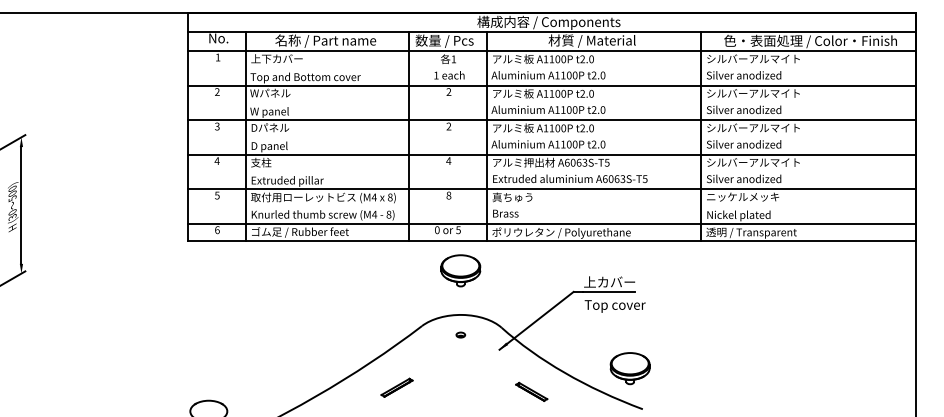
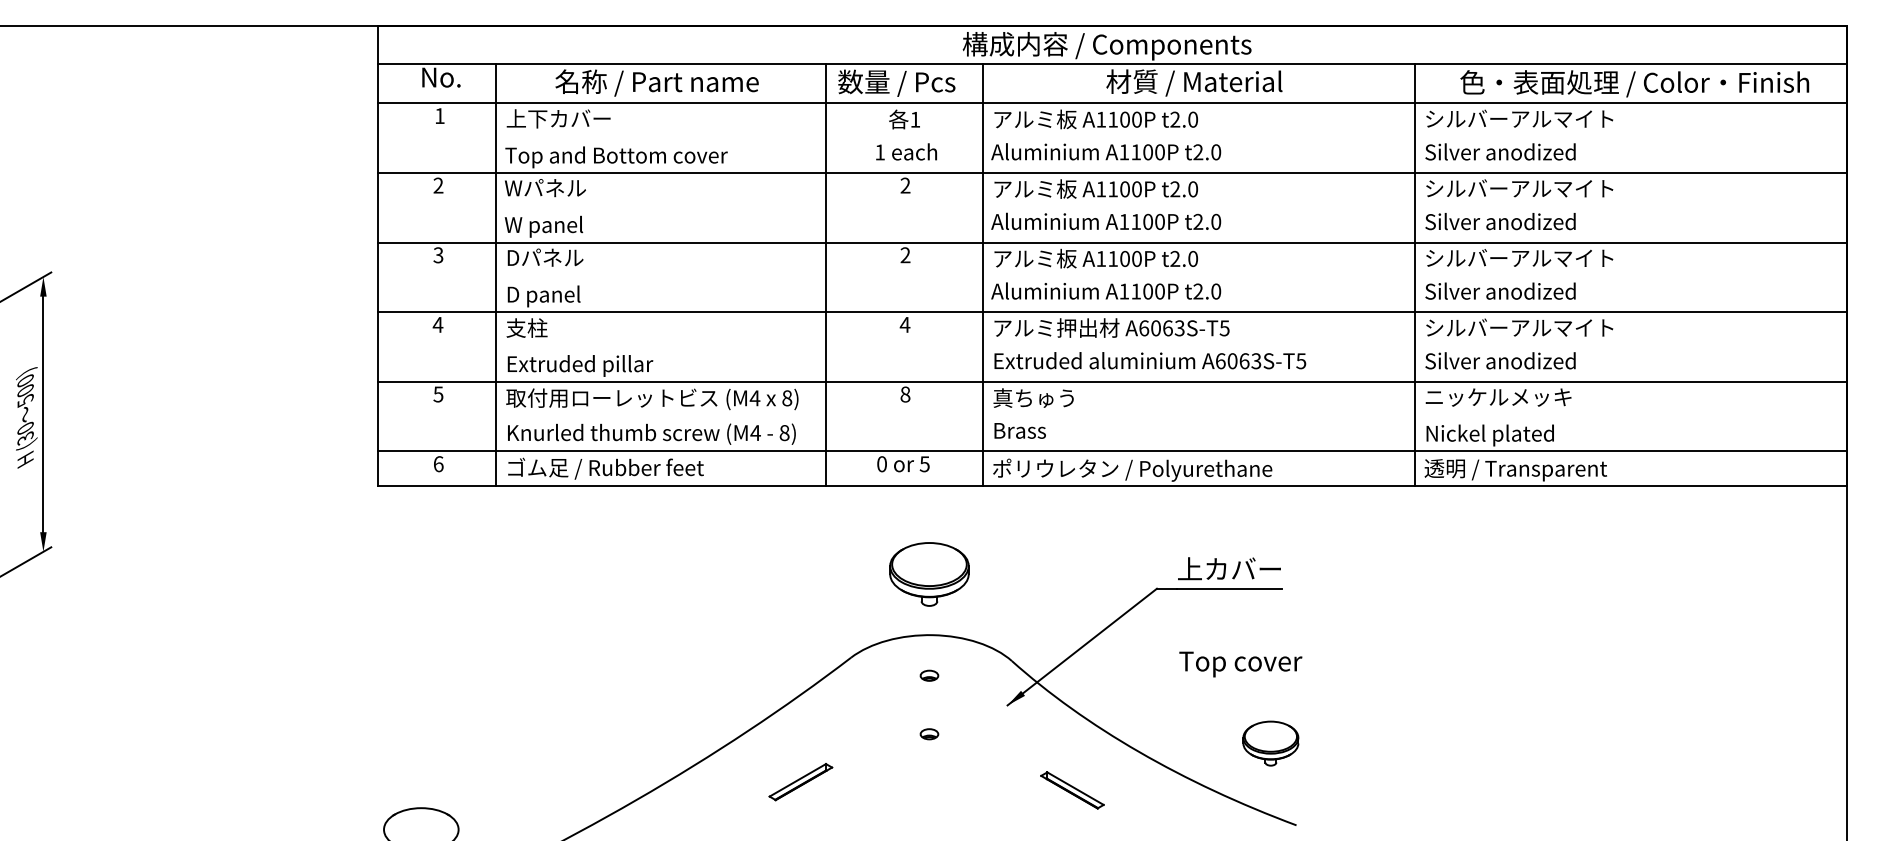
part: (460, 270) -> (928, 573), moved
text: (614, 306) -> (1239, 664), moved
part: (460, 363) -> (928, 733), added
part: (629, 368) -> (1269, 743), size x0.7

